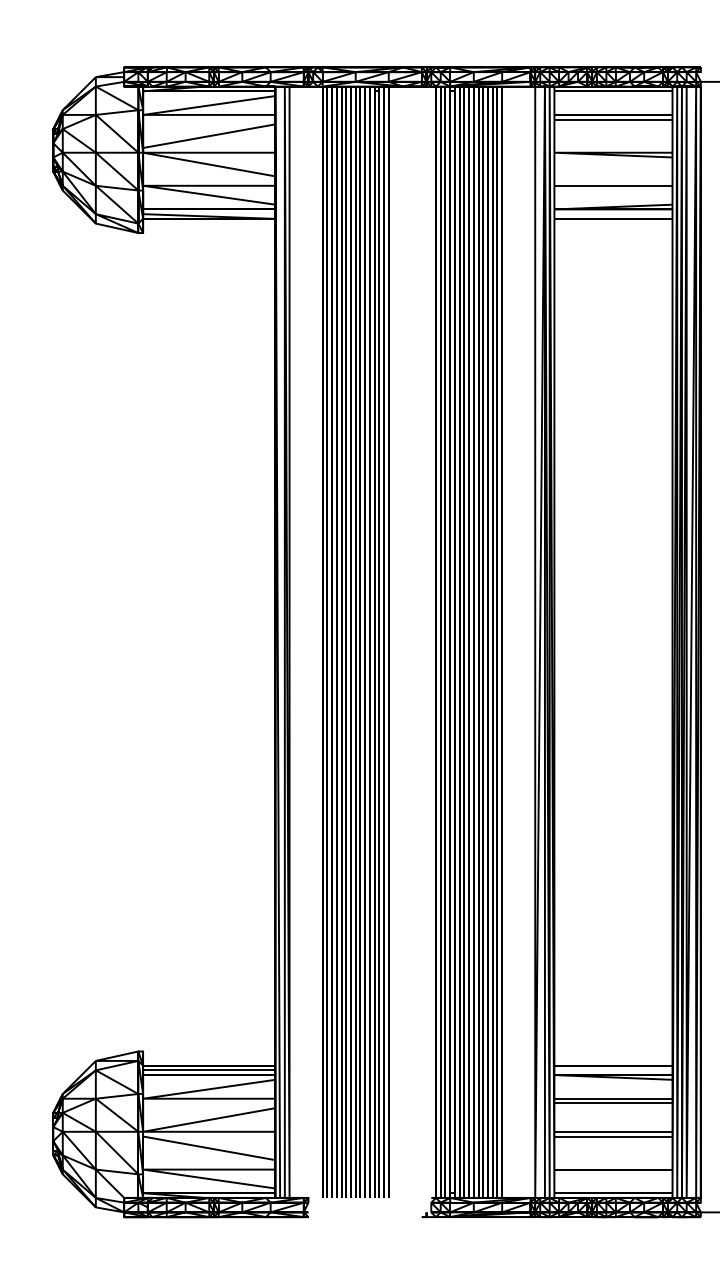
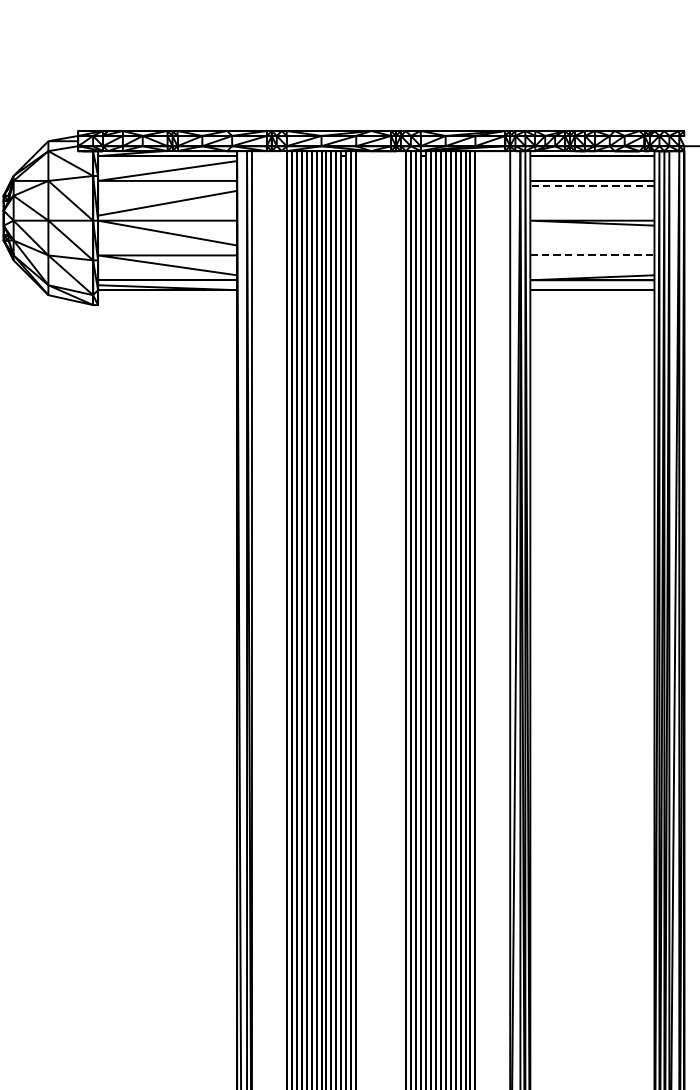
line: (612, 119) -> (591, 185), solid -> dashed
line: (613, 185) -> (592, 255), solid -> dashed

